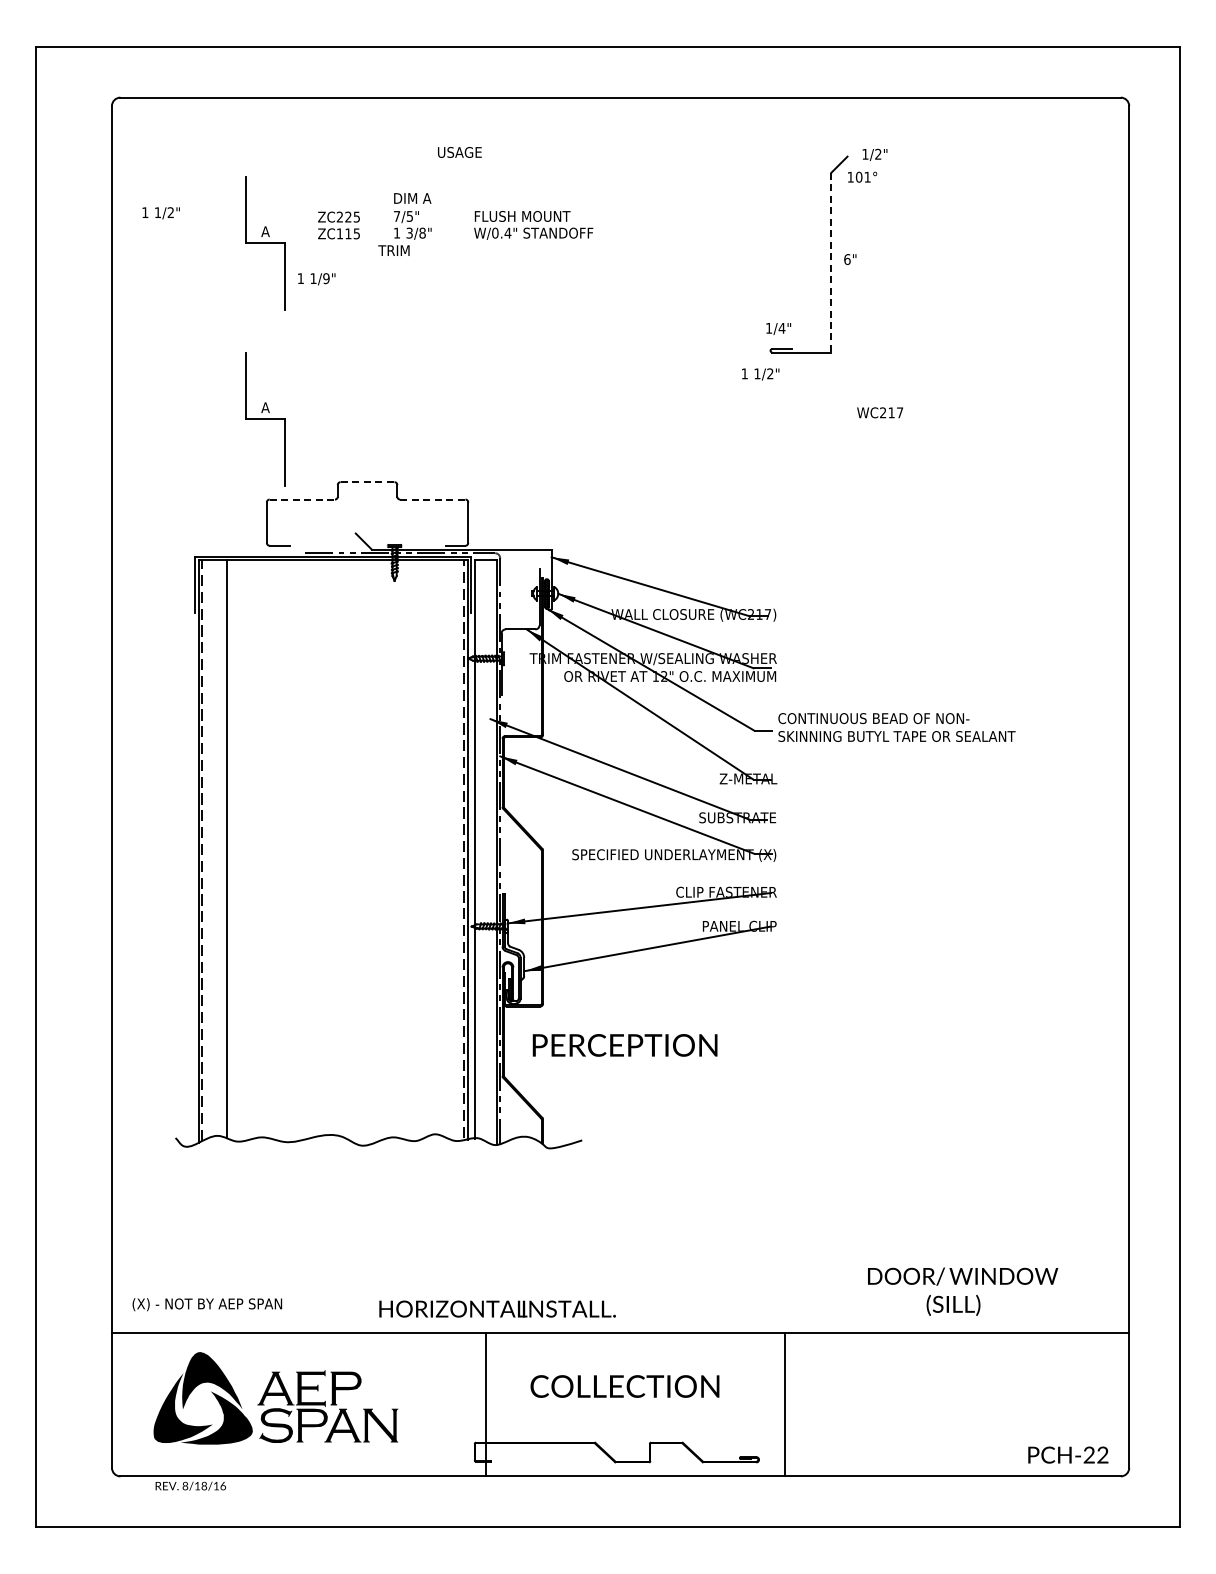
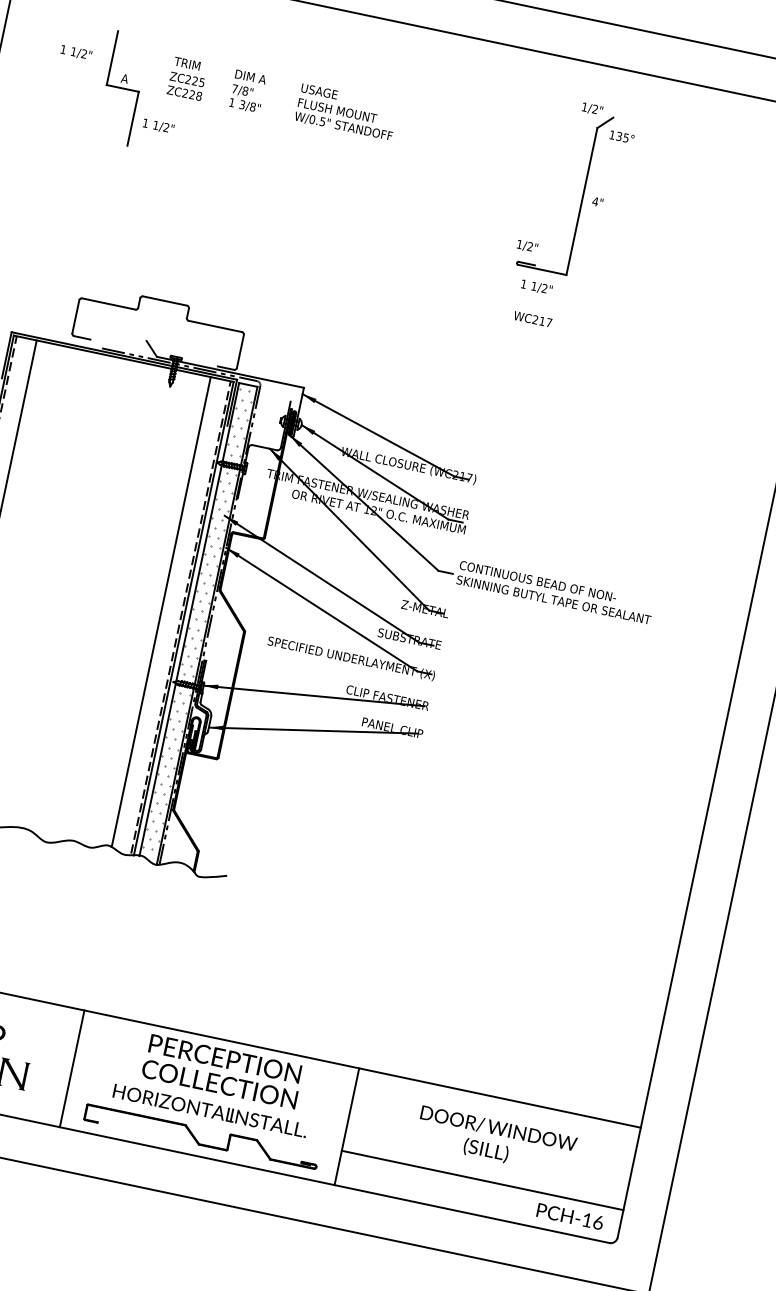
text: (459, 152) -> (319, 91), moved
text: (874, 154) -> (592, 108), moved
text: (862, 176) -> (622, 136), 101° -> 135°
text: (160, 213) -> (75, 52), moved
text: (409, 216) -> (245, 91), 7/5" -> 7/8"
text: (507, 232) -> (322, 121), W/0.4" -> W/0.5"
text: (348, 233) -> (192, 94), ZC115 -> ZC228
text: (393, 250) -> (186, 63), moved
text: (846, 259) -> (594, 201), 6" -> 4"
line: (831, 262) -> (581, 201), dashed -> solid
text: (326, 278) -> (166, 127), 1/9" -> 1/2"
text: (781, 327) -> (529, 245), 1/4" -> 1/2"
text: (760, 374) -> (536, 287), moved
text: (879, 412) -> (532, 318), moved
part: (265, 419) -> (92, 232), removed
line: (367, 482) -> (164, 301), dashed -> solid
line: (302, 499) -> (108, 303), dashed -> solid
line: (432, 499) -> (215, 326), dashed -> solid
line: (439, 847) -> (160, 611), added
hatch: (484, 847) -> (197, 619), added
text: (624, 1045) -> (224, 1058), moved
text: (963, 1291) -> (496, 1140), moved
text: (497, 1308) -> (210, 1110), moved
line: (486, 1404) -> (72, 1068), moved
line: (956, 1434) -> (482, 1180), added
text: (1095, 1454) -> (592, 1220), PCH-22 -> PCH-16

